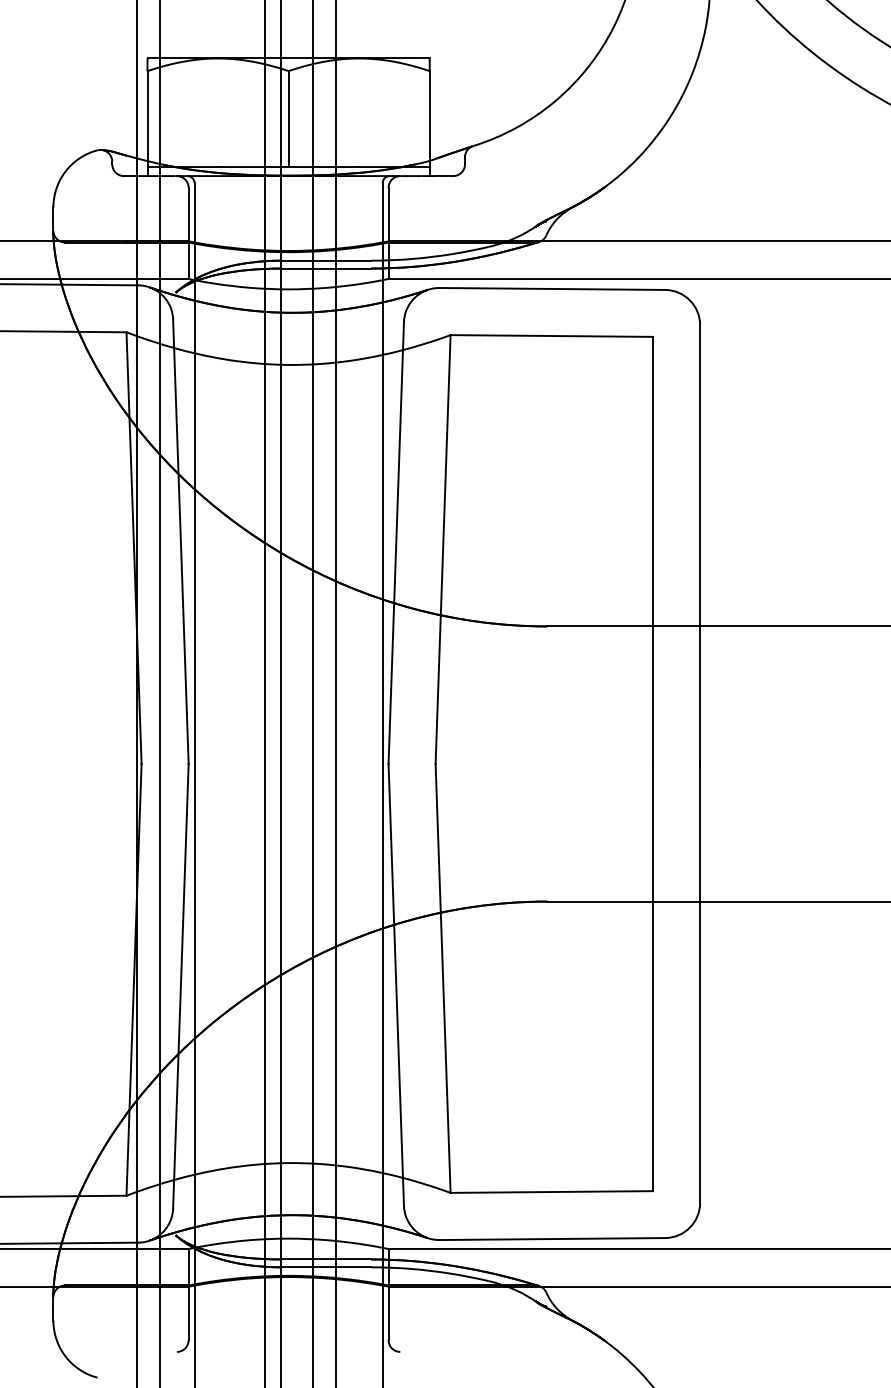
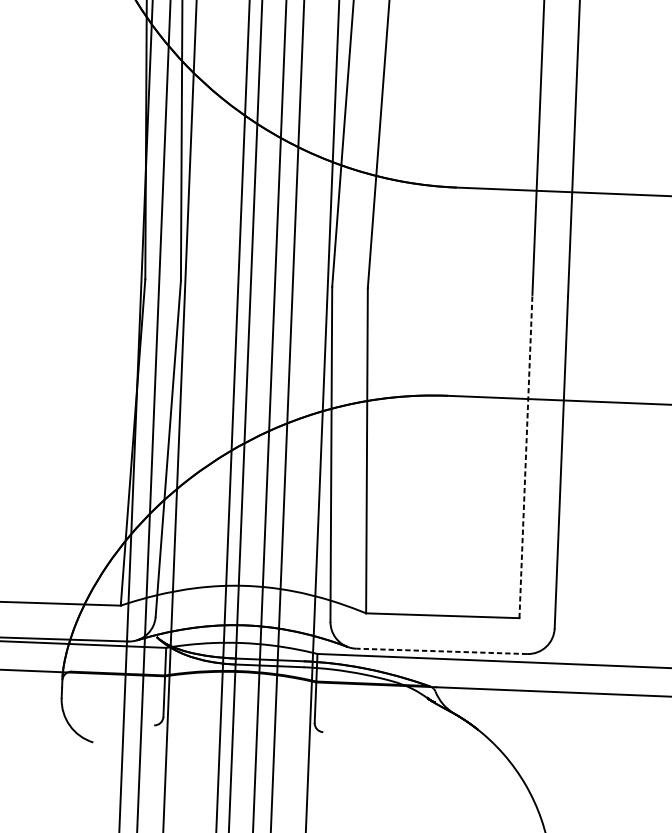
line: (653, 977) -> (526, 456), solid -> dashed
line: (552, 1239) -> (441, 651), solid -> dashed

